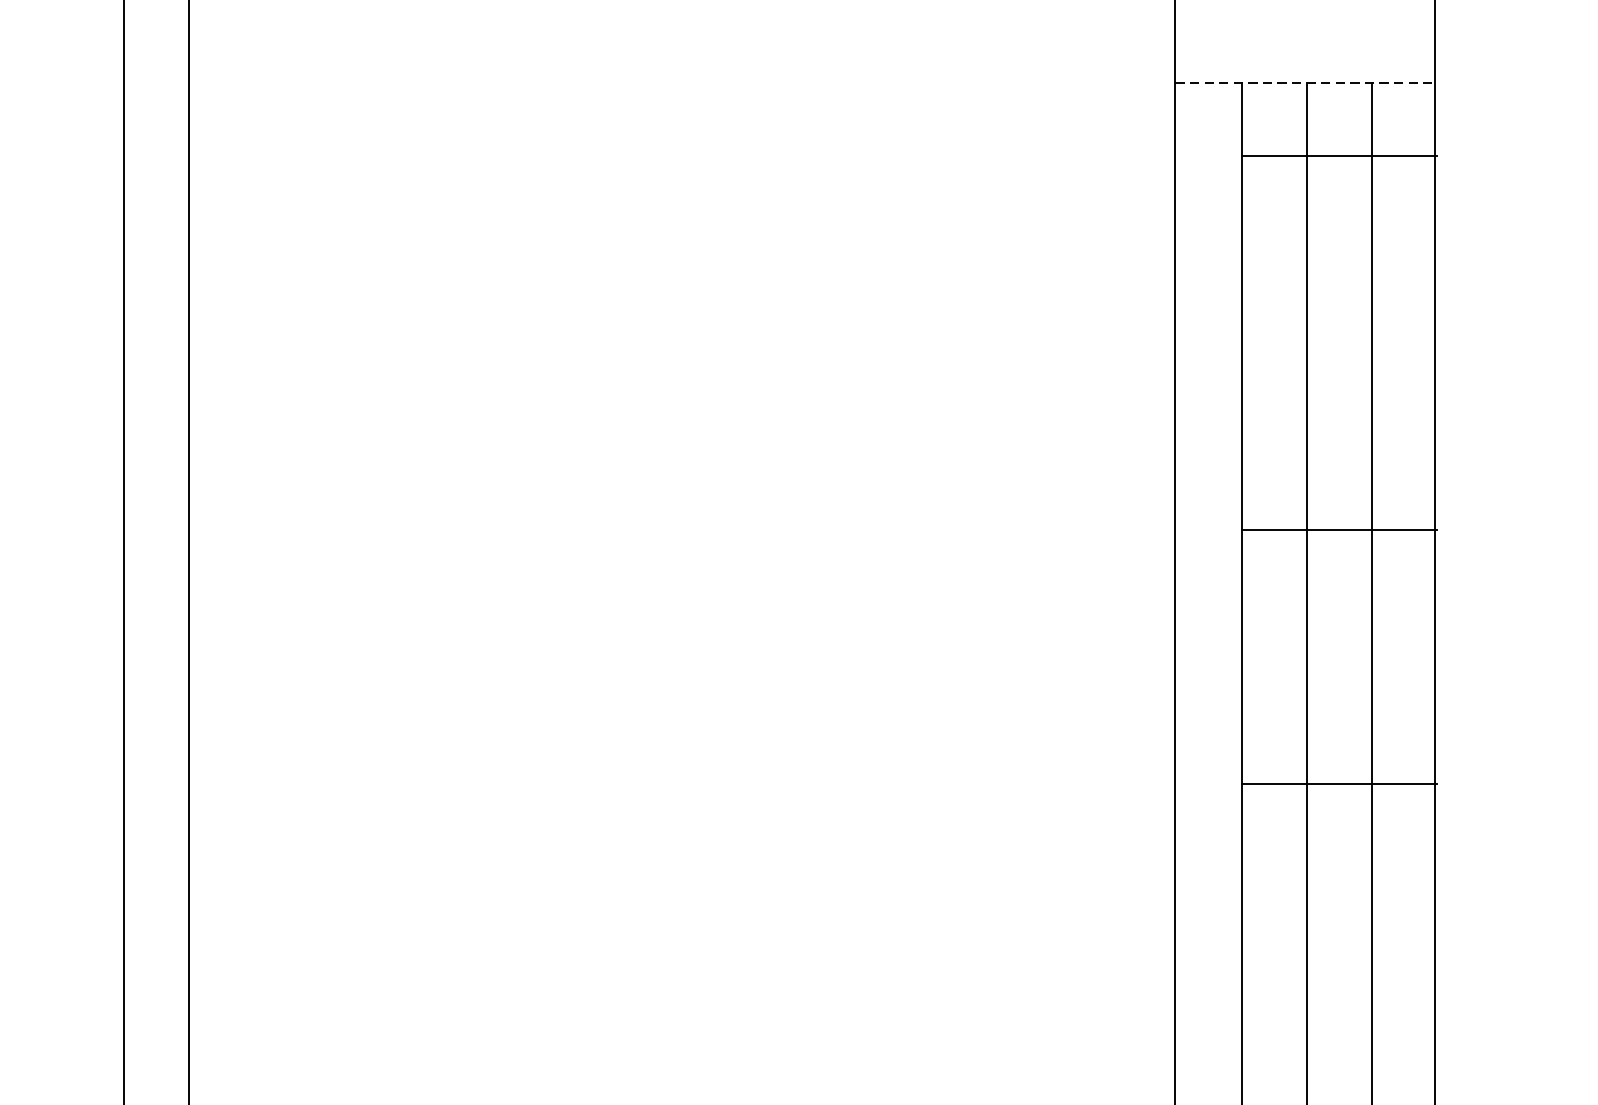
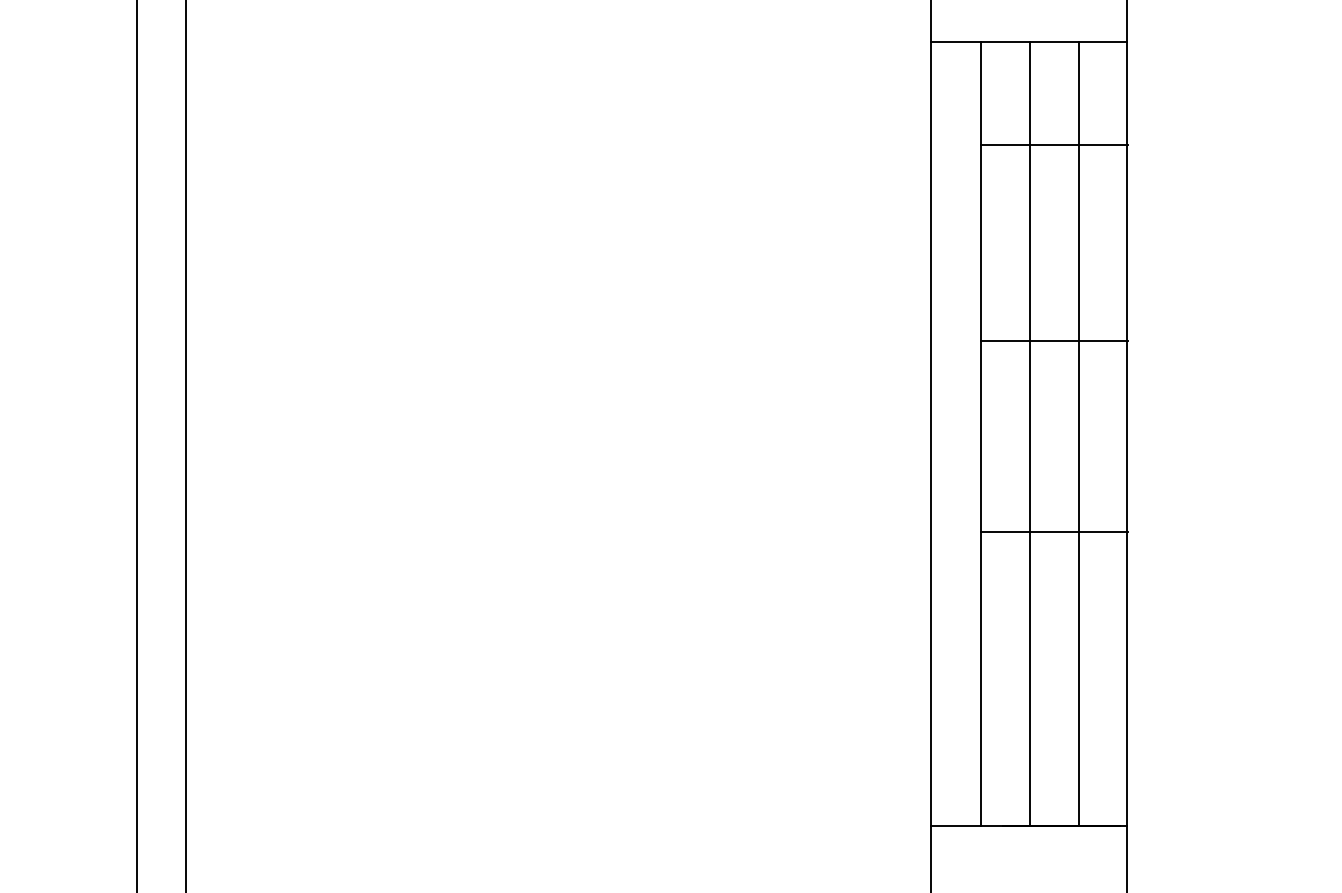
line: (1306, 82) -> (1029, 41), dashed -> solid
line: (1338, 155) -> (1053, 144), moved
line: (1338, 529) -> (1053, 340), moved
line: (1338, 784) -> (1053, 532), moved

